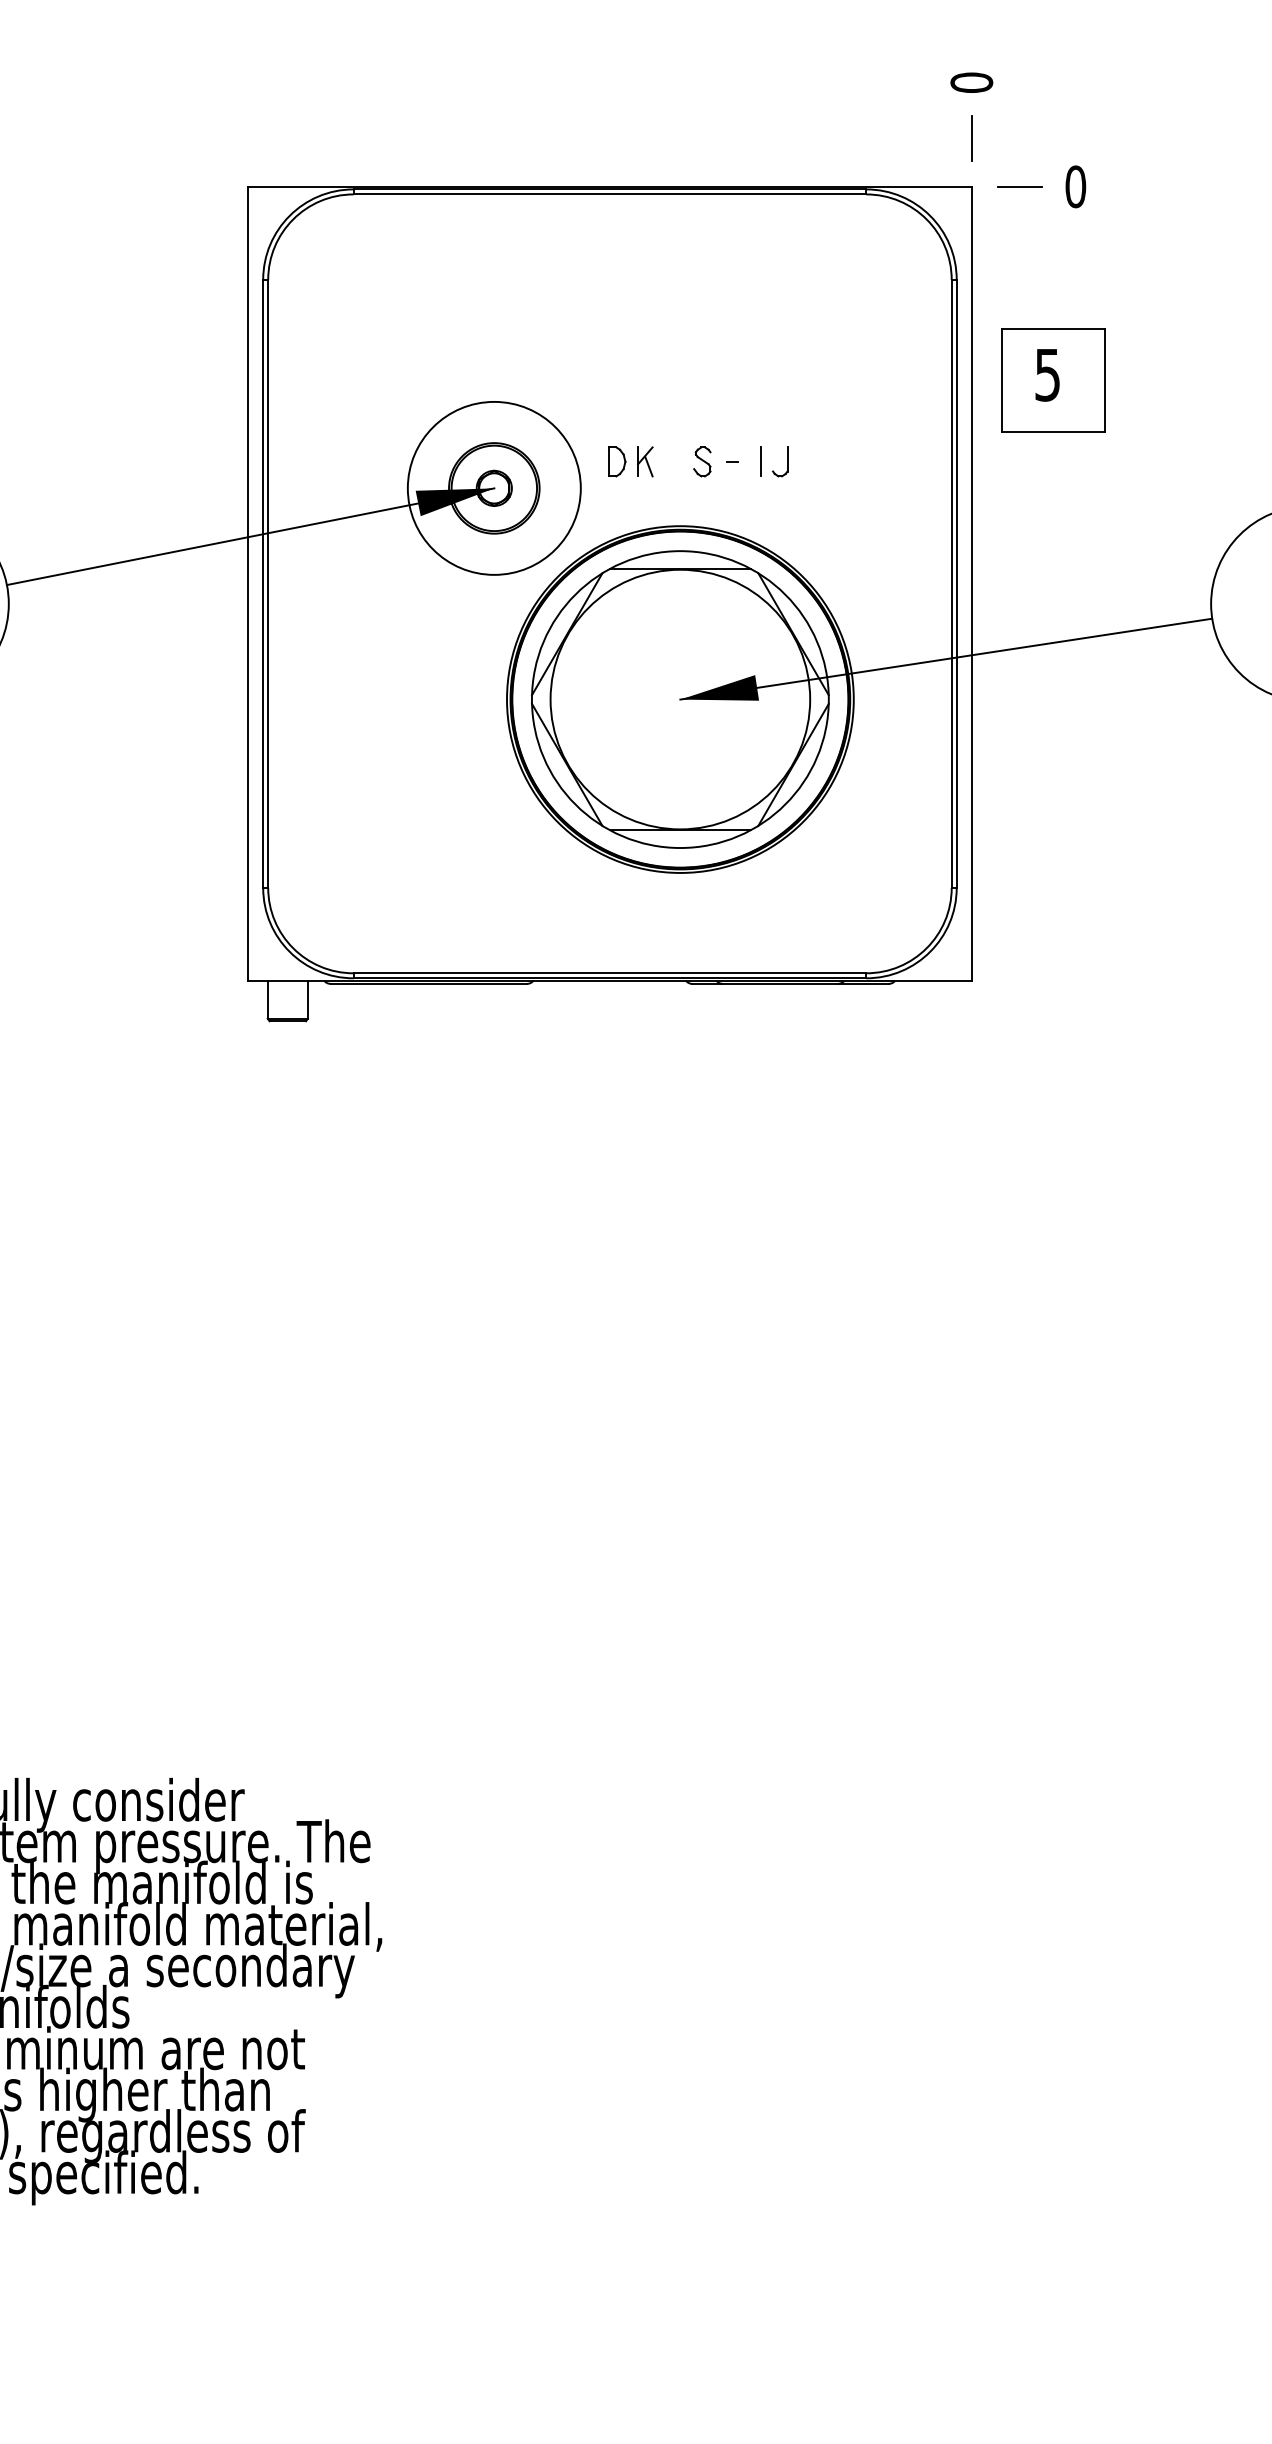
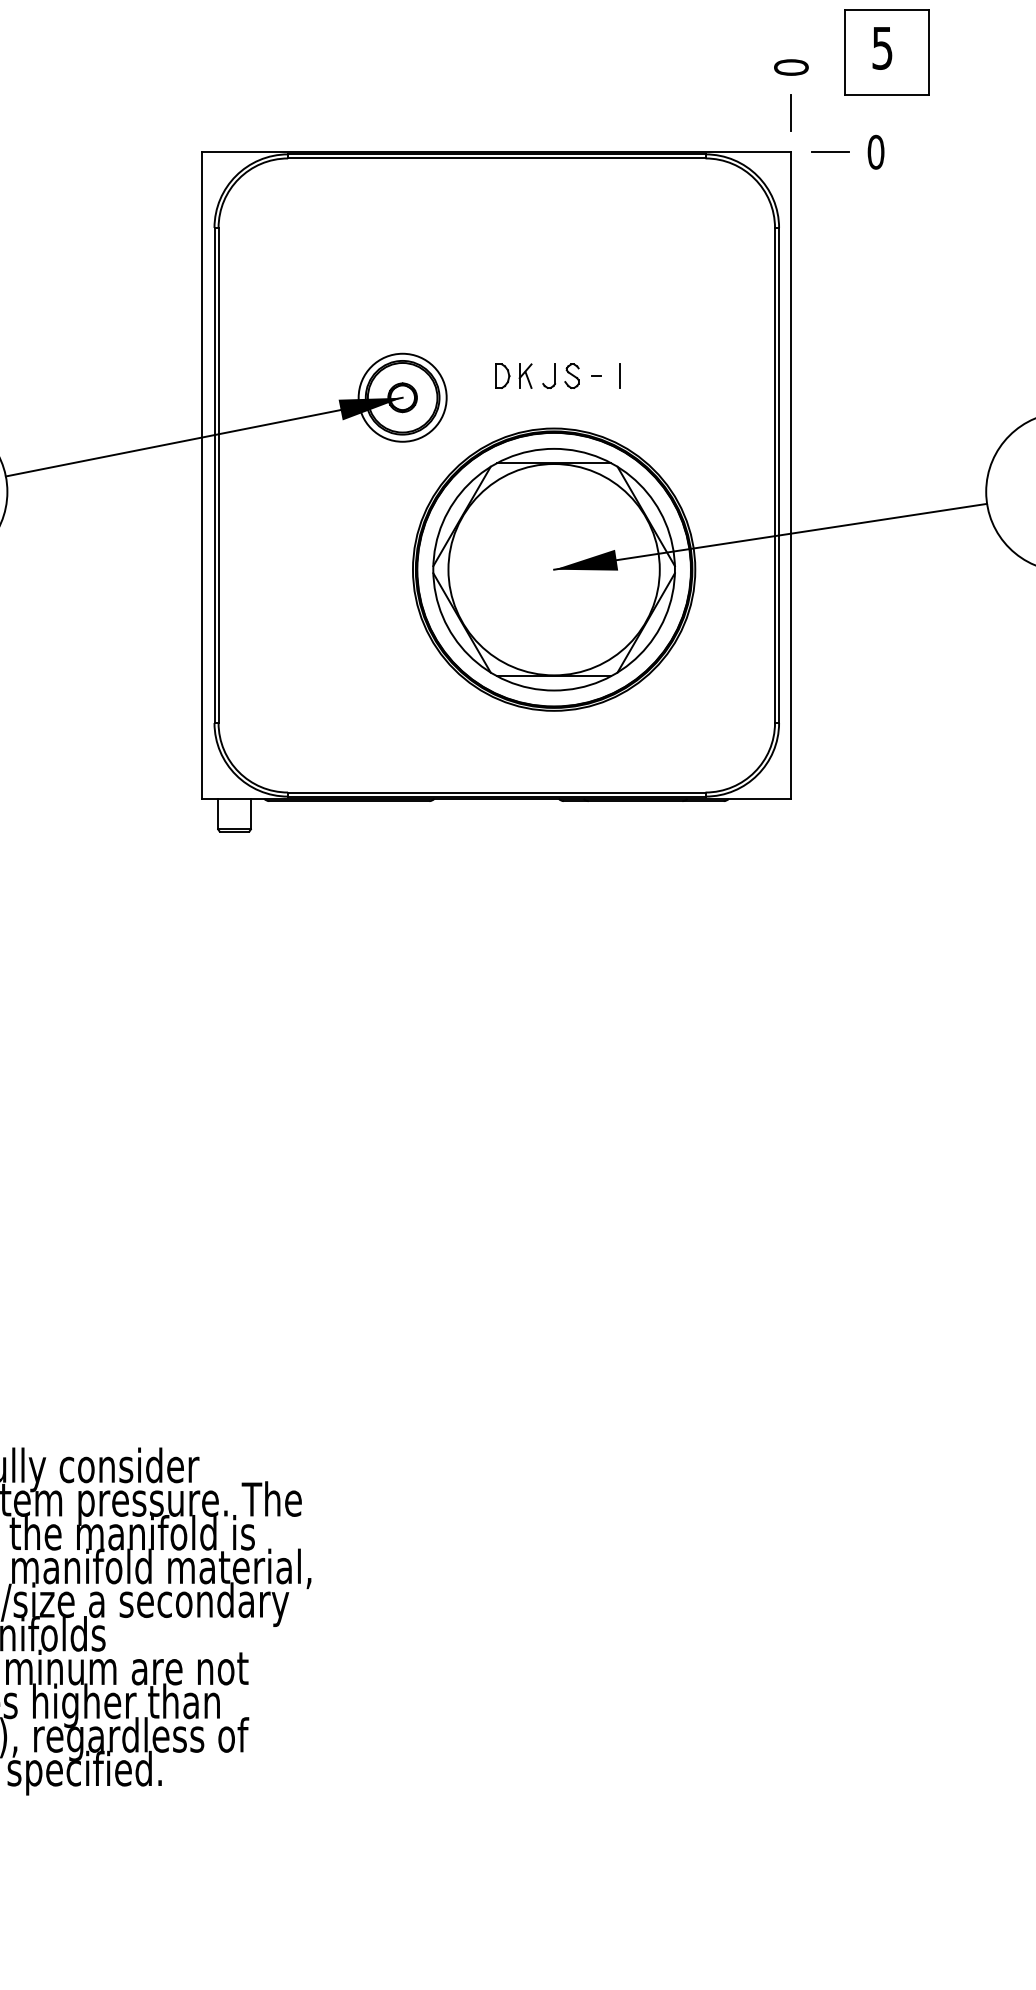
part: (1053, 380) -> (887, 52), moved
part: (787, 461) -> (555, 375), moved
circle: (494, 488) -> (402, 397), size x0.62

